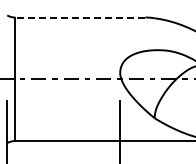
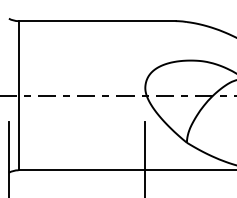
line: (79, 17) -> (96, 21), dashed -> solid

